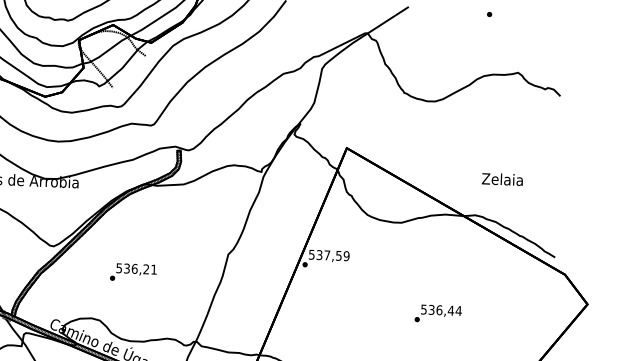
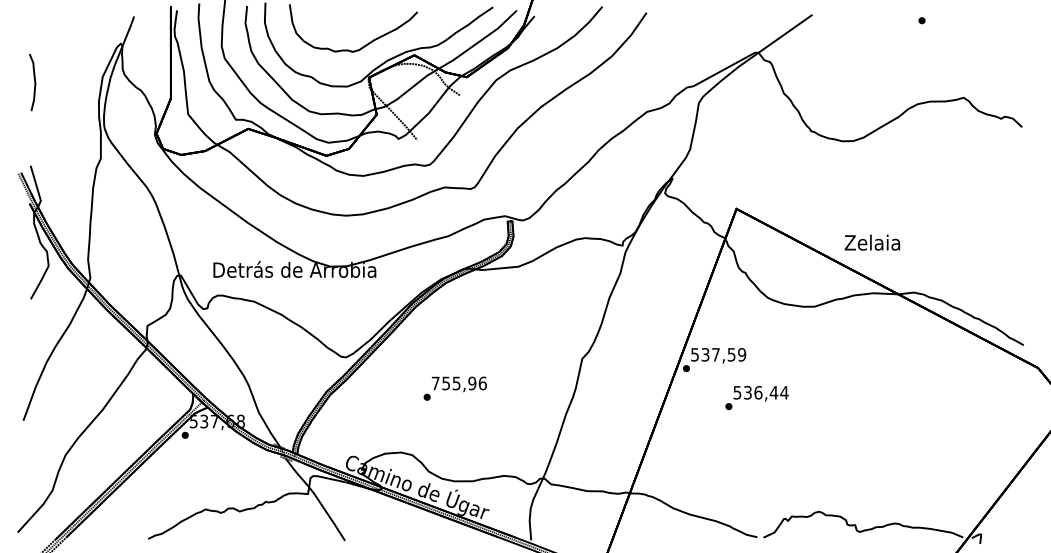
text: (502, 179) -> (872, 242), moved
text: (136, 268) -> (458, 383), 536,21 -> 755,96
text: (437, 314) -> (756, 398), moved

